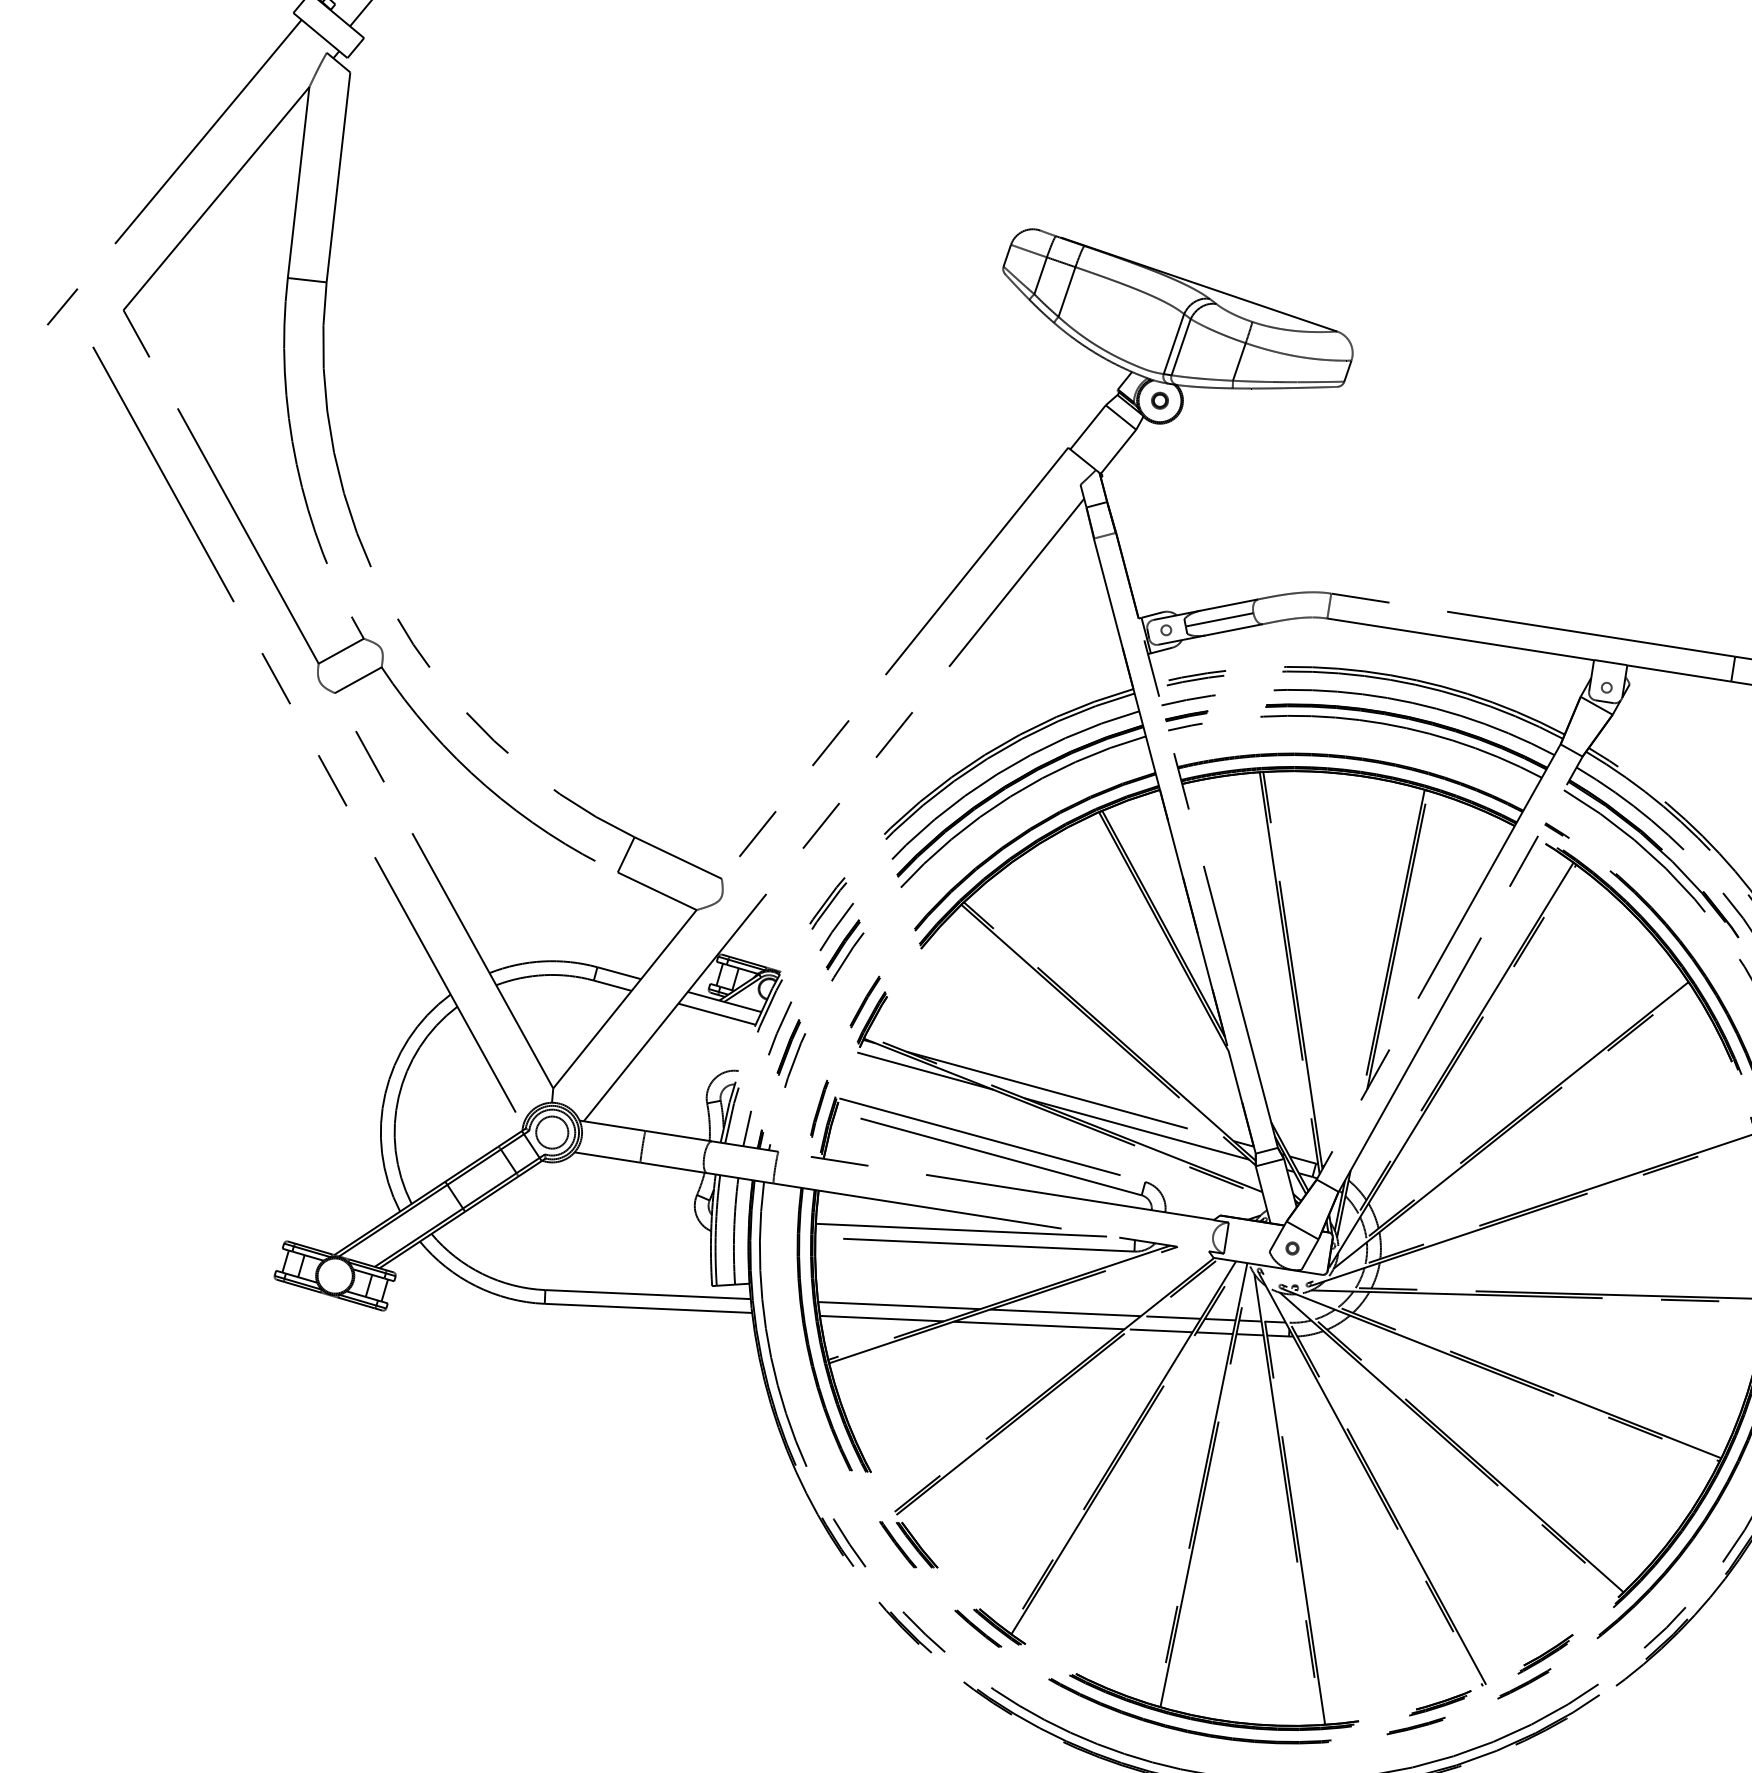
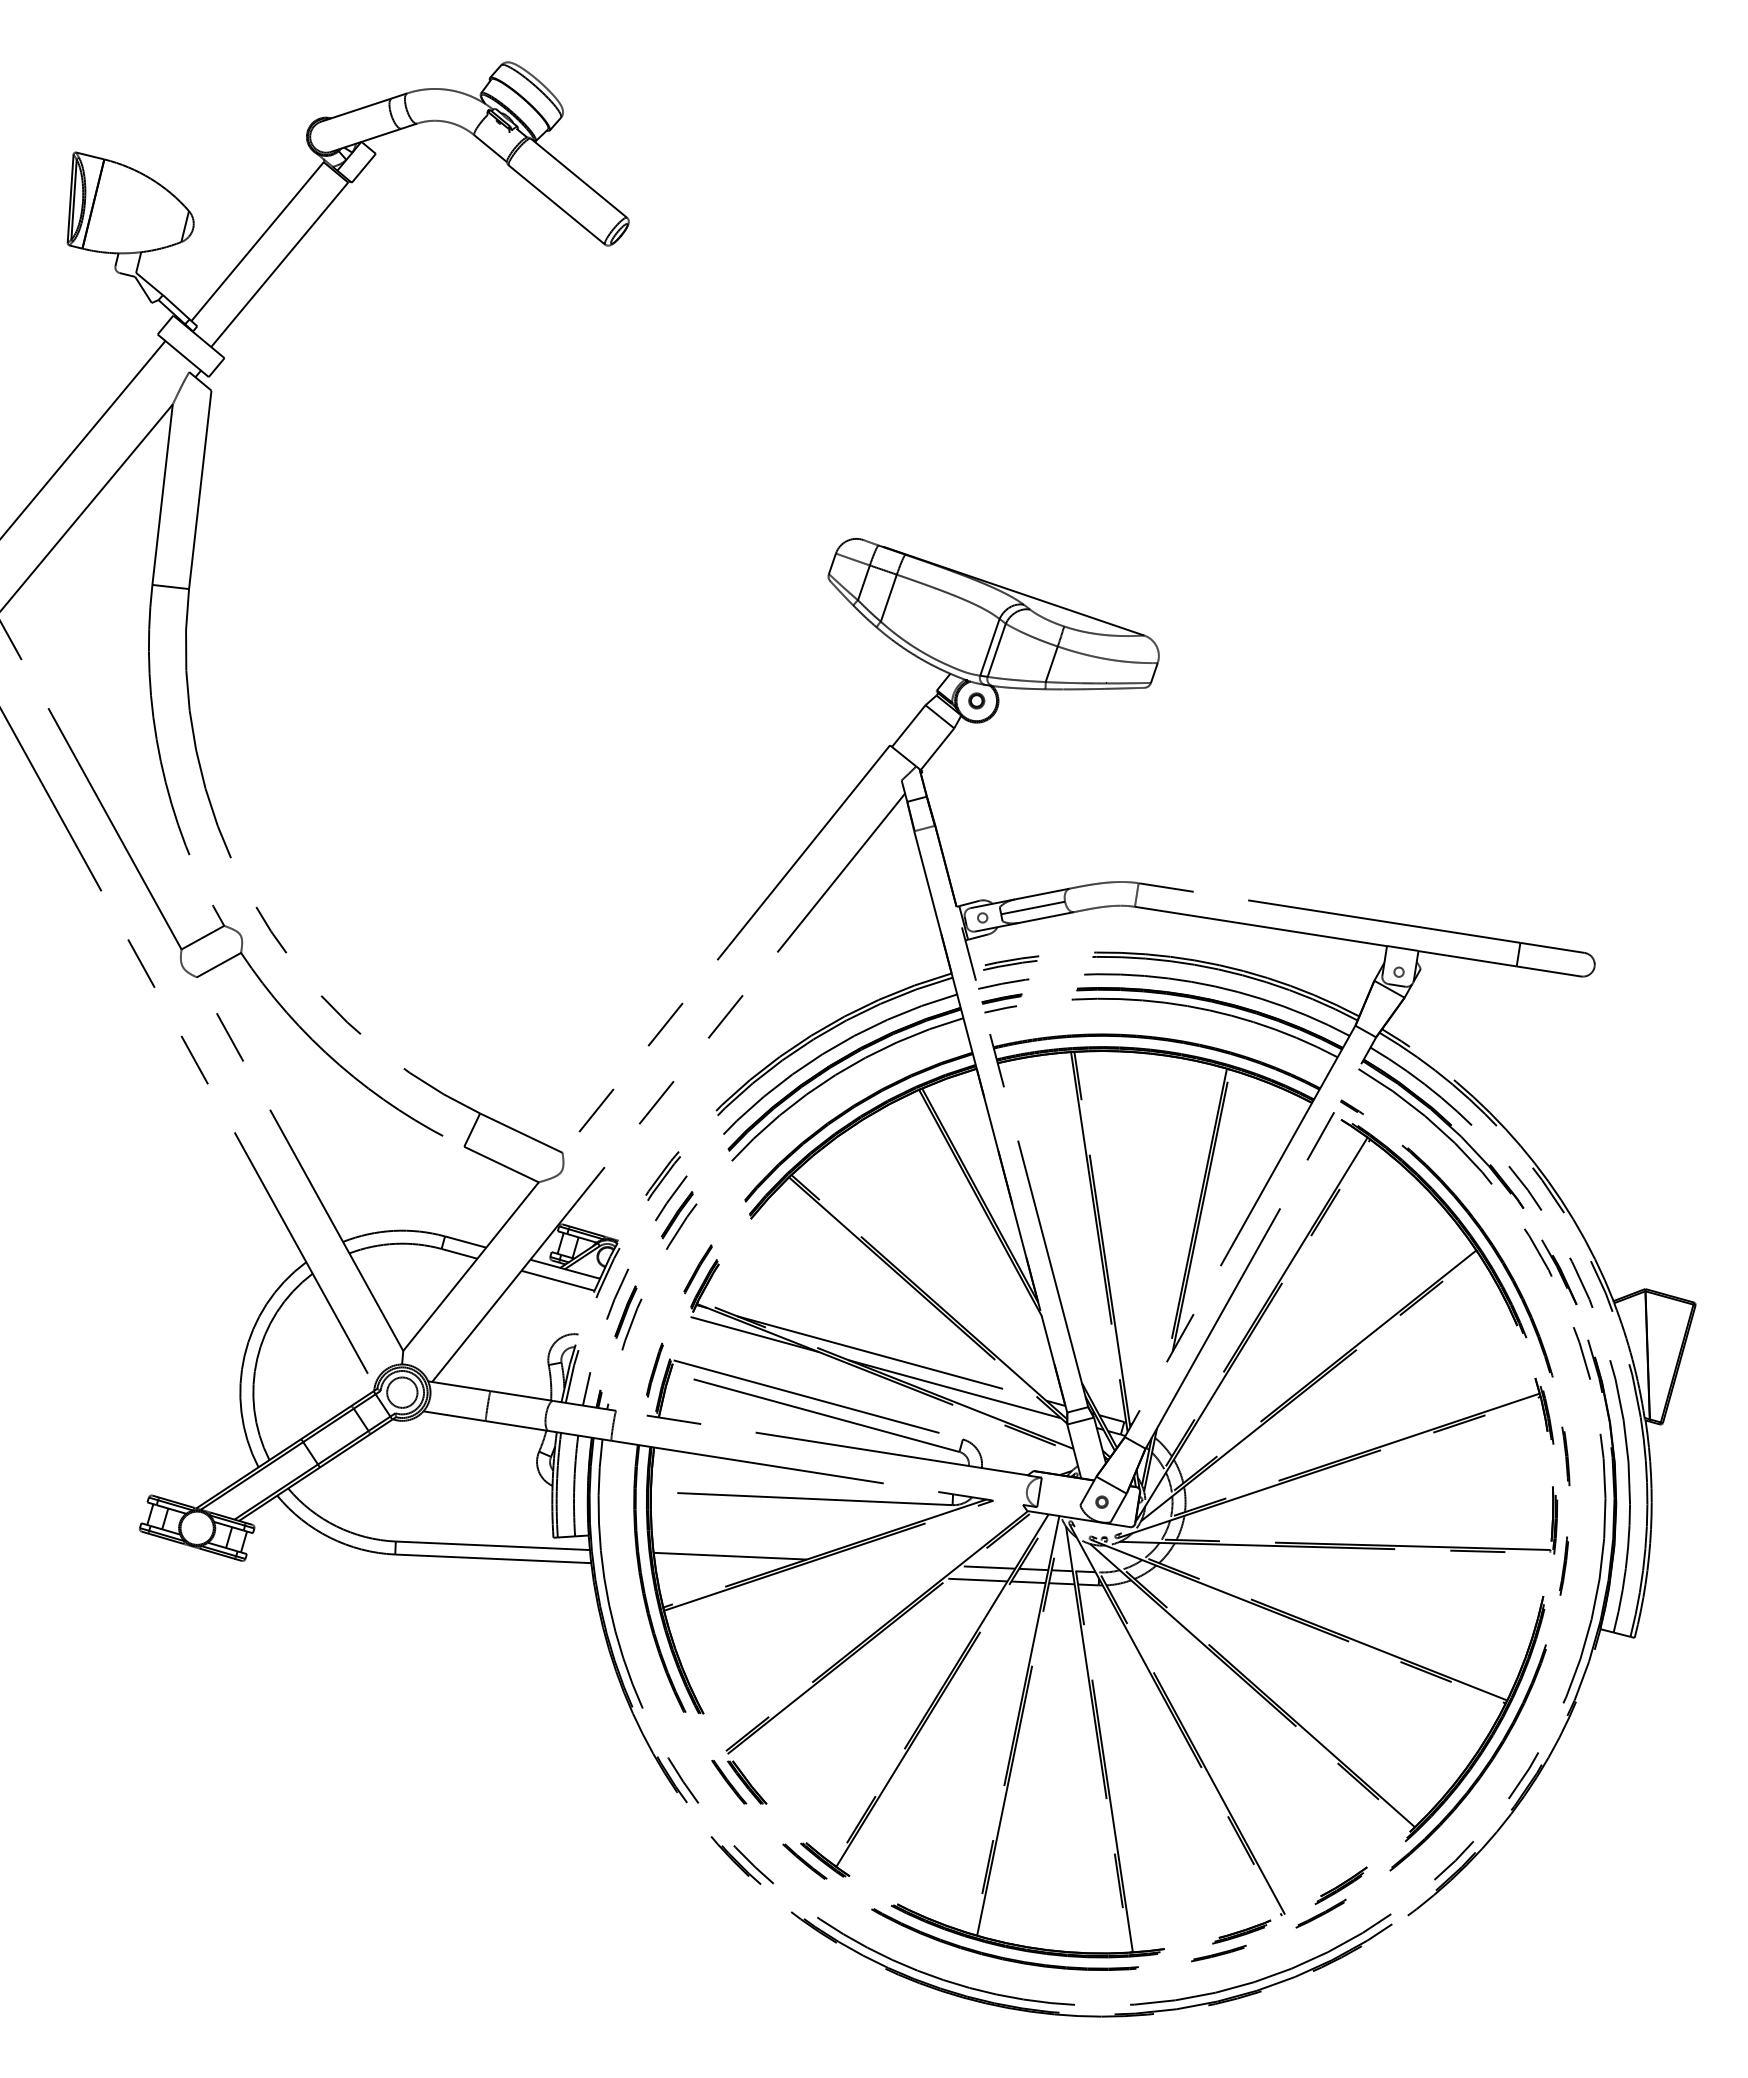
line: (965, 1229) -> (792, 1484), removed
line: (1065, 1312) -> (887, 1562), removed
line: (881, 1318) -> (713, 1568), removed
line: (1039, 1324) -> (862, 1574), removed

